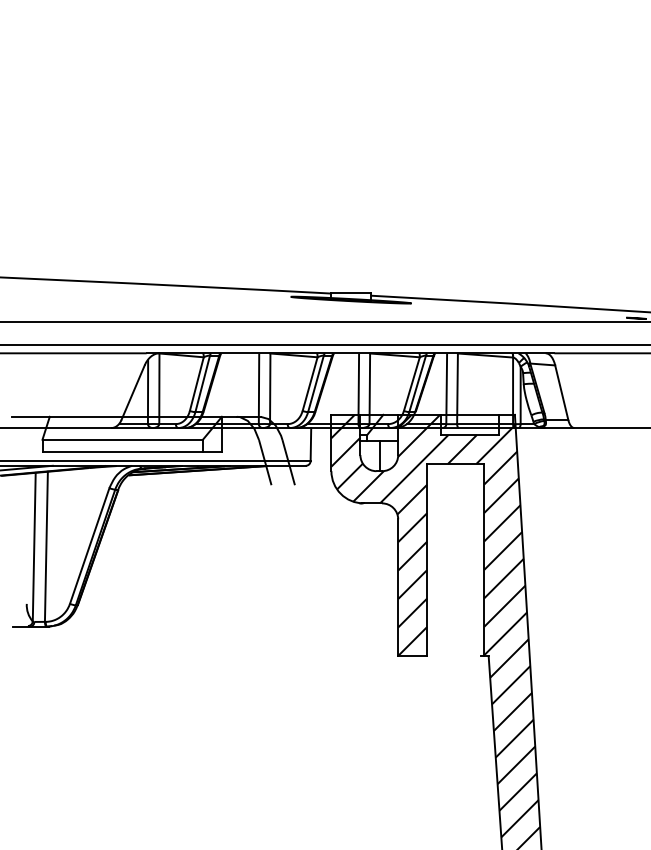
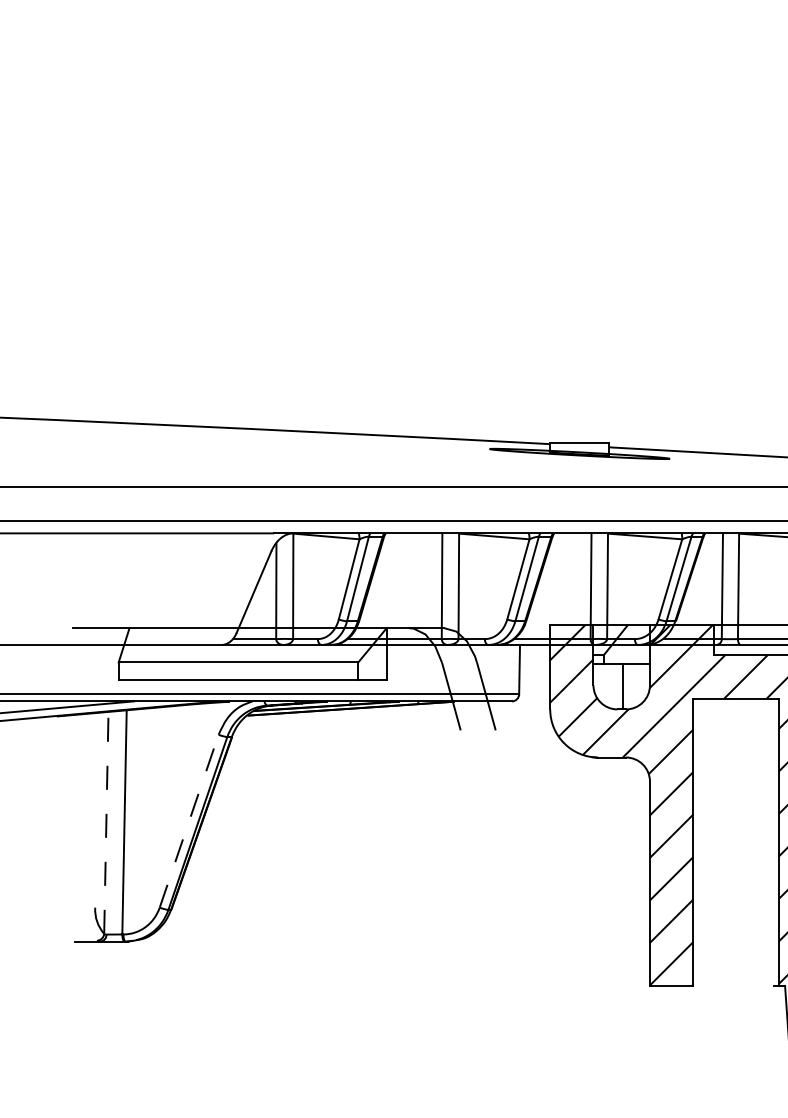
line: (89, 545) -> (188, 820), solid -> dashed
line: (34, 546) -> (106, 821), solid -> dashed

